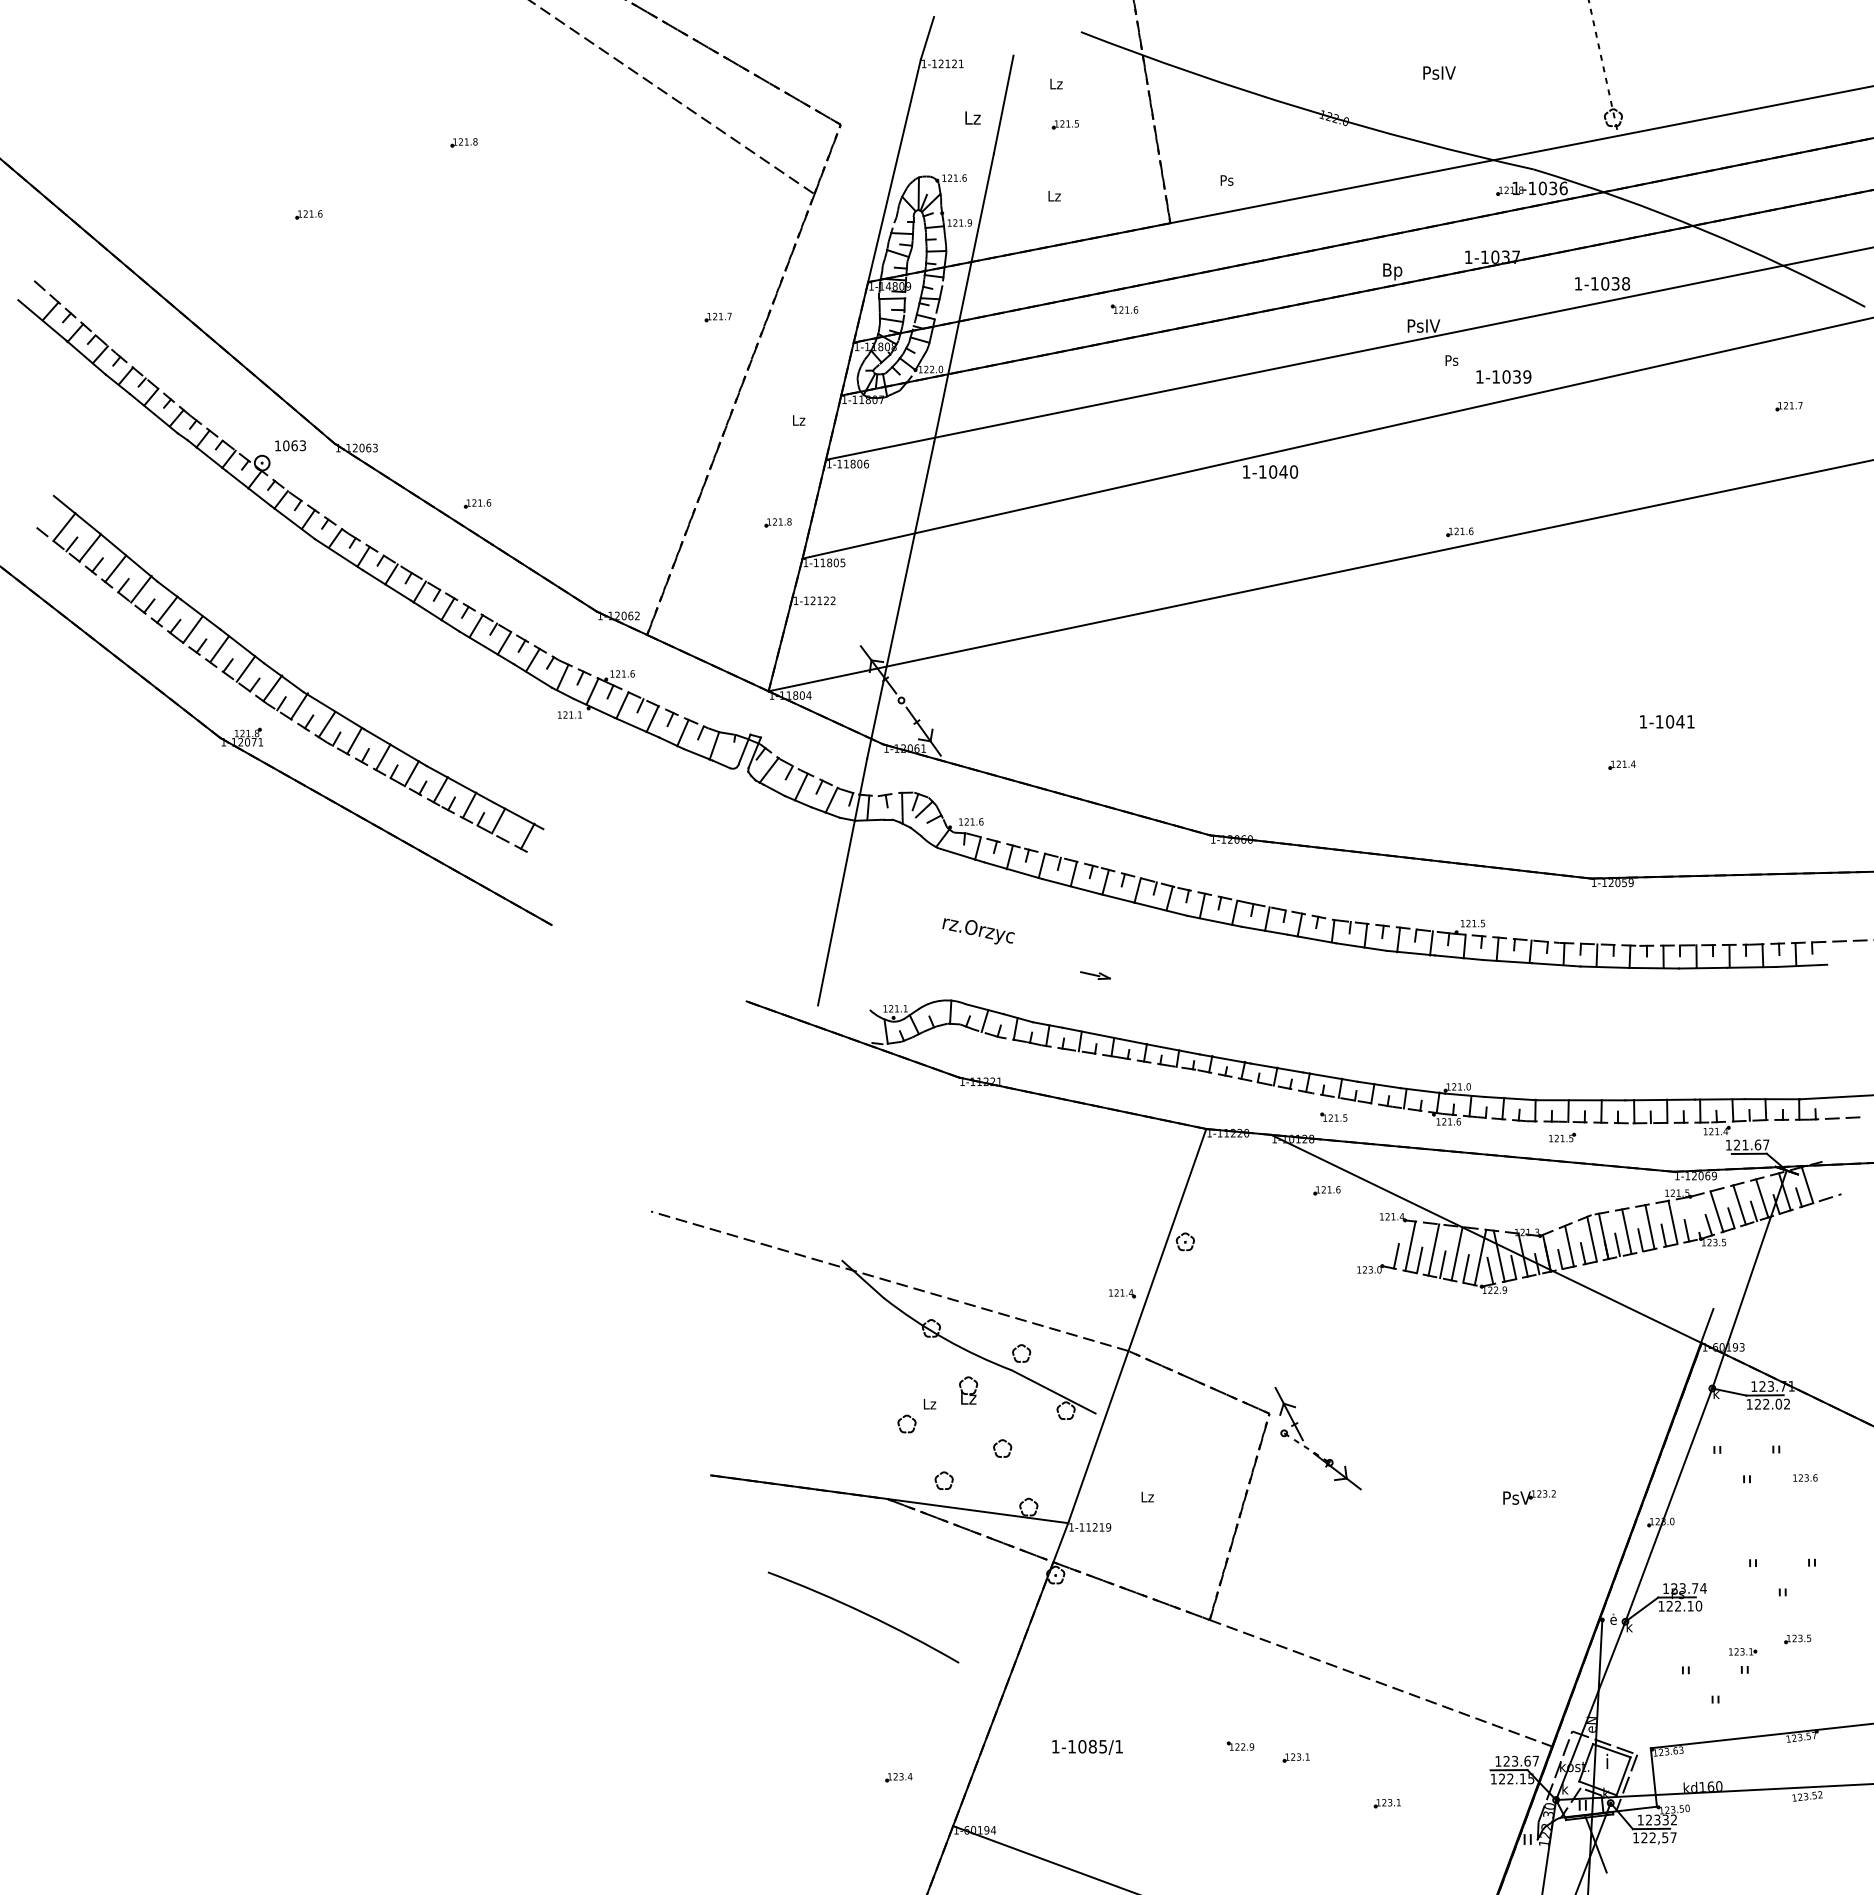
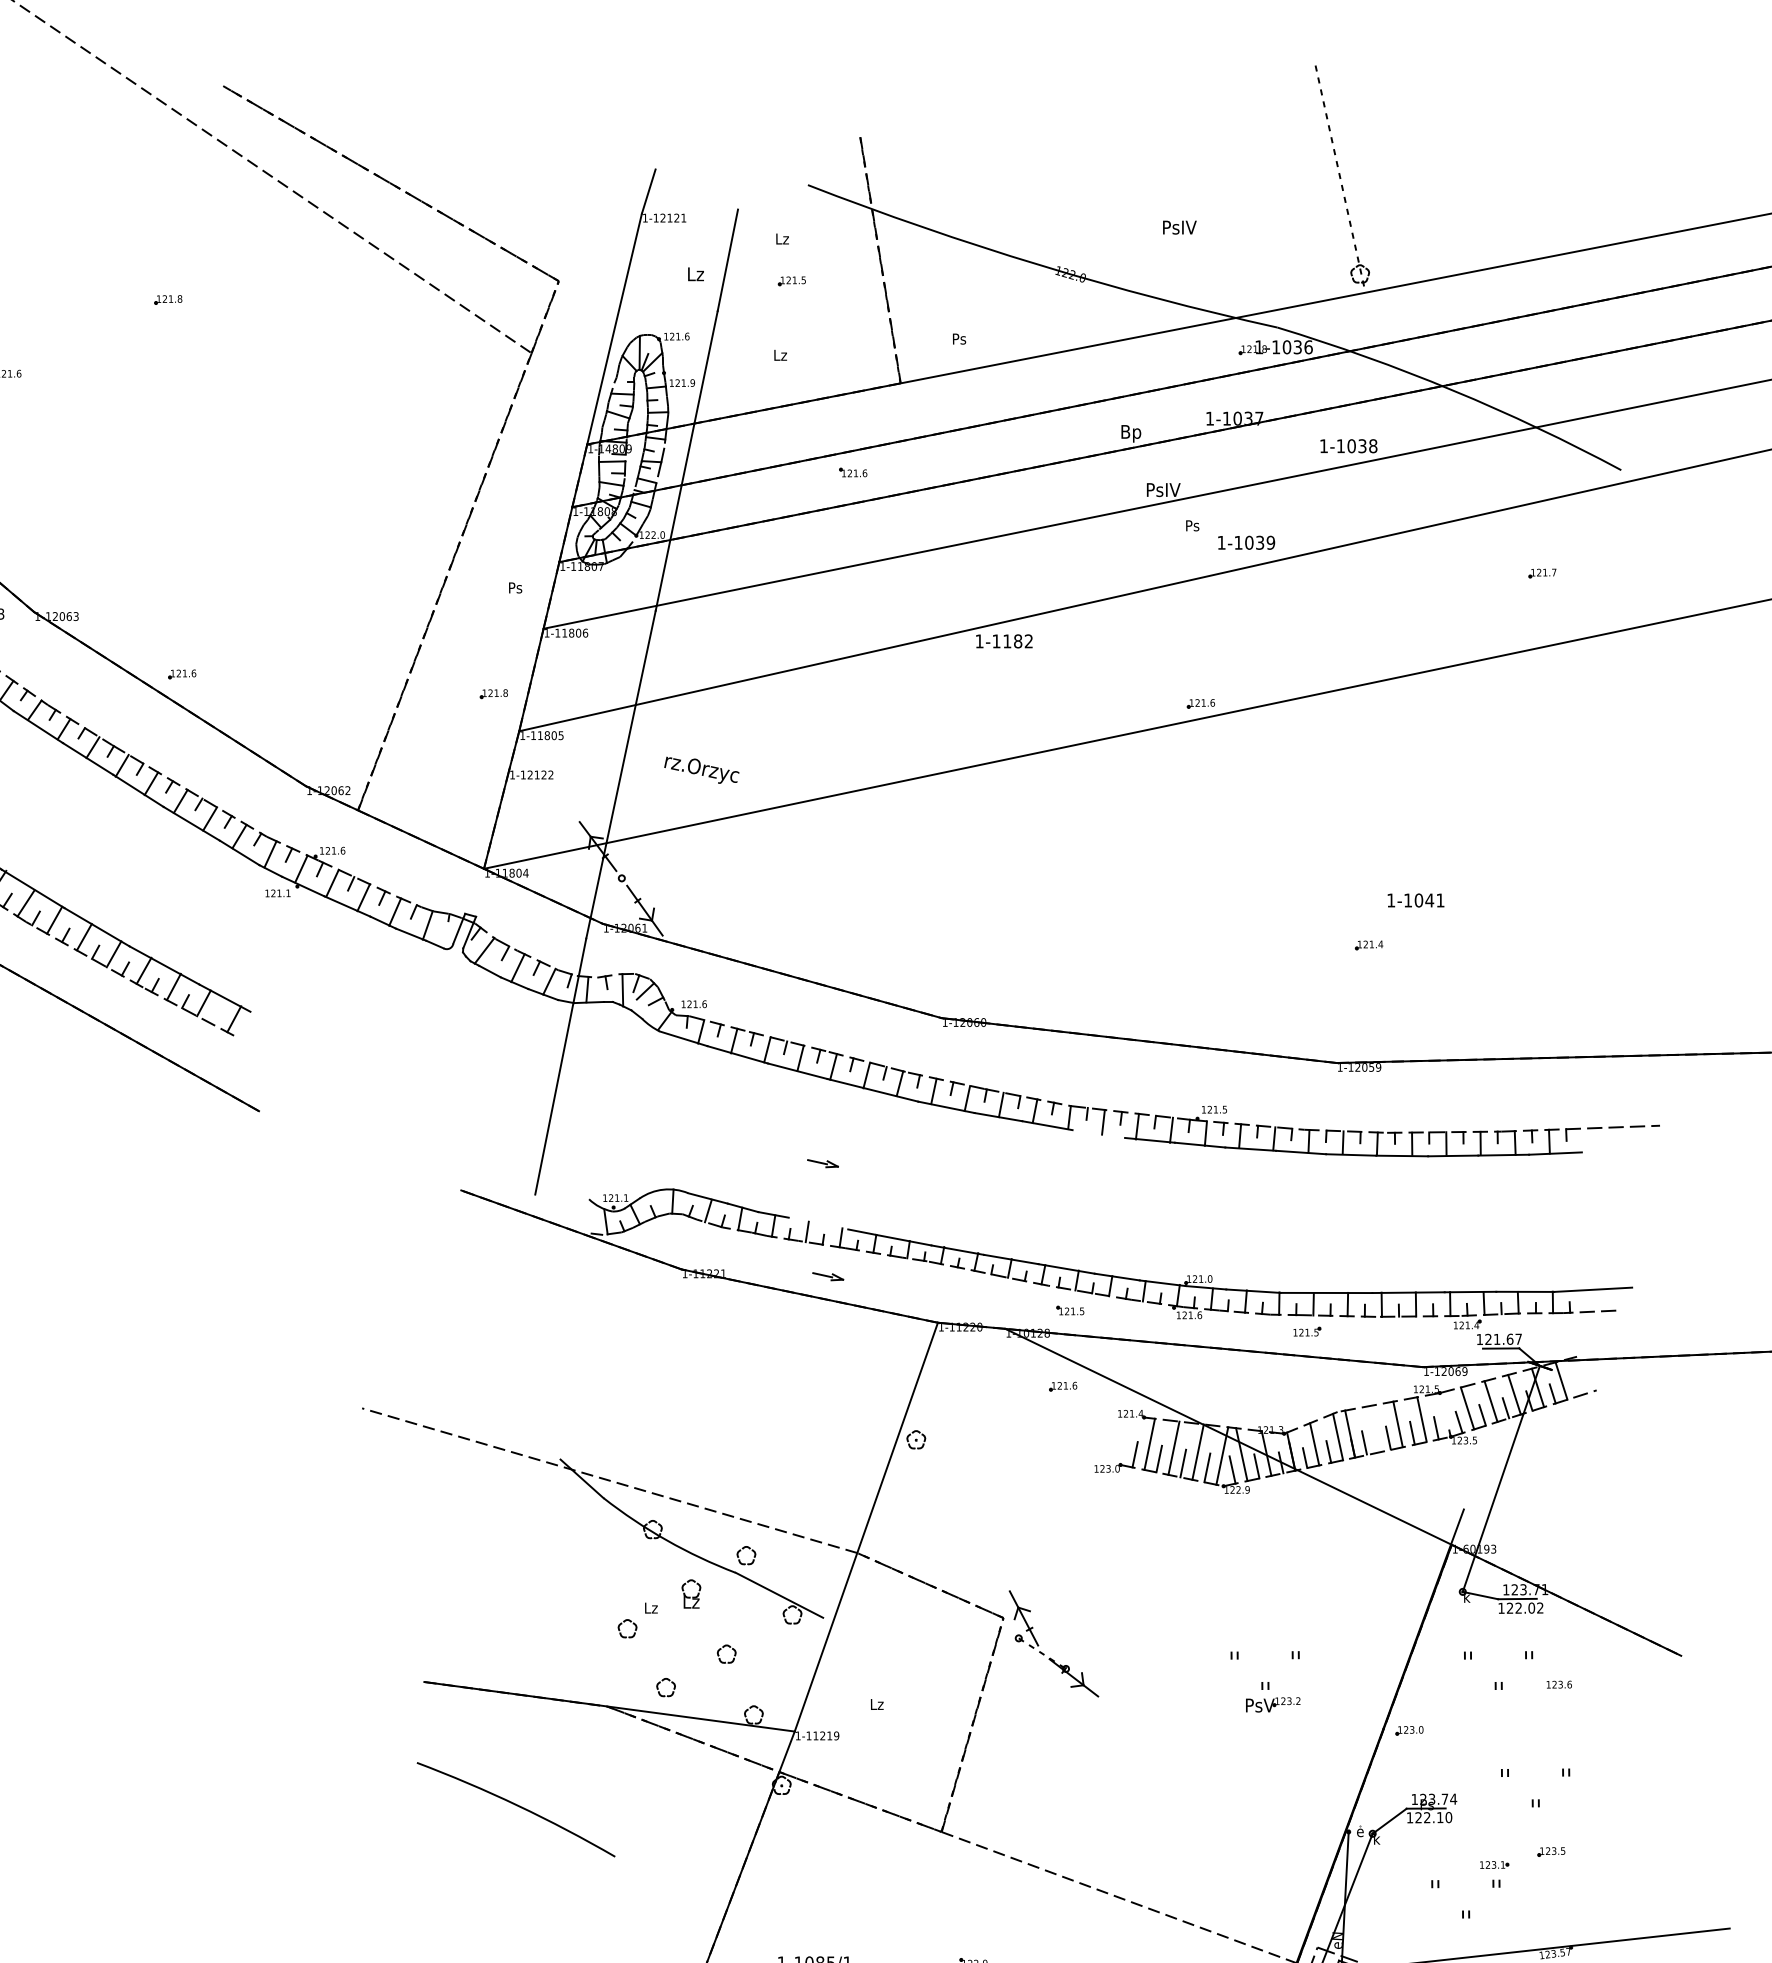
part: (717, 317) -> (431, 481), removed
text: (798, 420) -> (515, 587), Lz -> Ps
text: (1283, 471) -> (1018, 640), 1-1040 -> 1-1182
text: (978, 931) -> (701, 770), moved
line: (1361, 946) -> (1098, 1133), removed
line: (1090, 1033) -> (817, 1223), removed
part: (1100, 1084) -> (828, 1276), added
line: (1626, 1231) -> (1373, 1429), removed
part: (1122, 1293) -> (851, 1493), removed
part: (1519, 1475) -> (1262, 1682), added
line: (1668, 1504) -> (1417, 1712), removed
arc: (864, 1614) -> (517, 1806), moved

